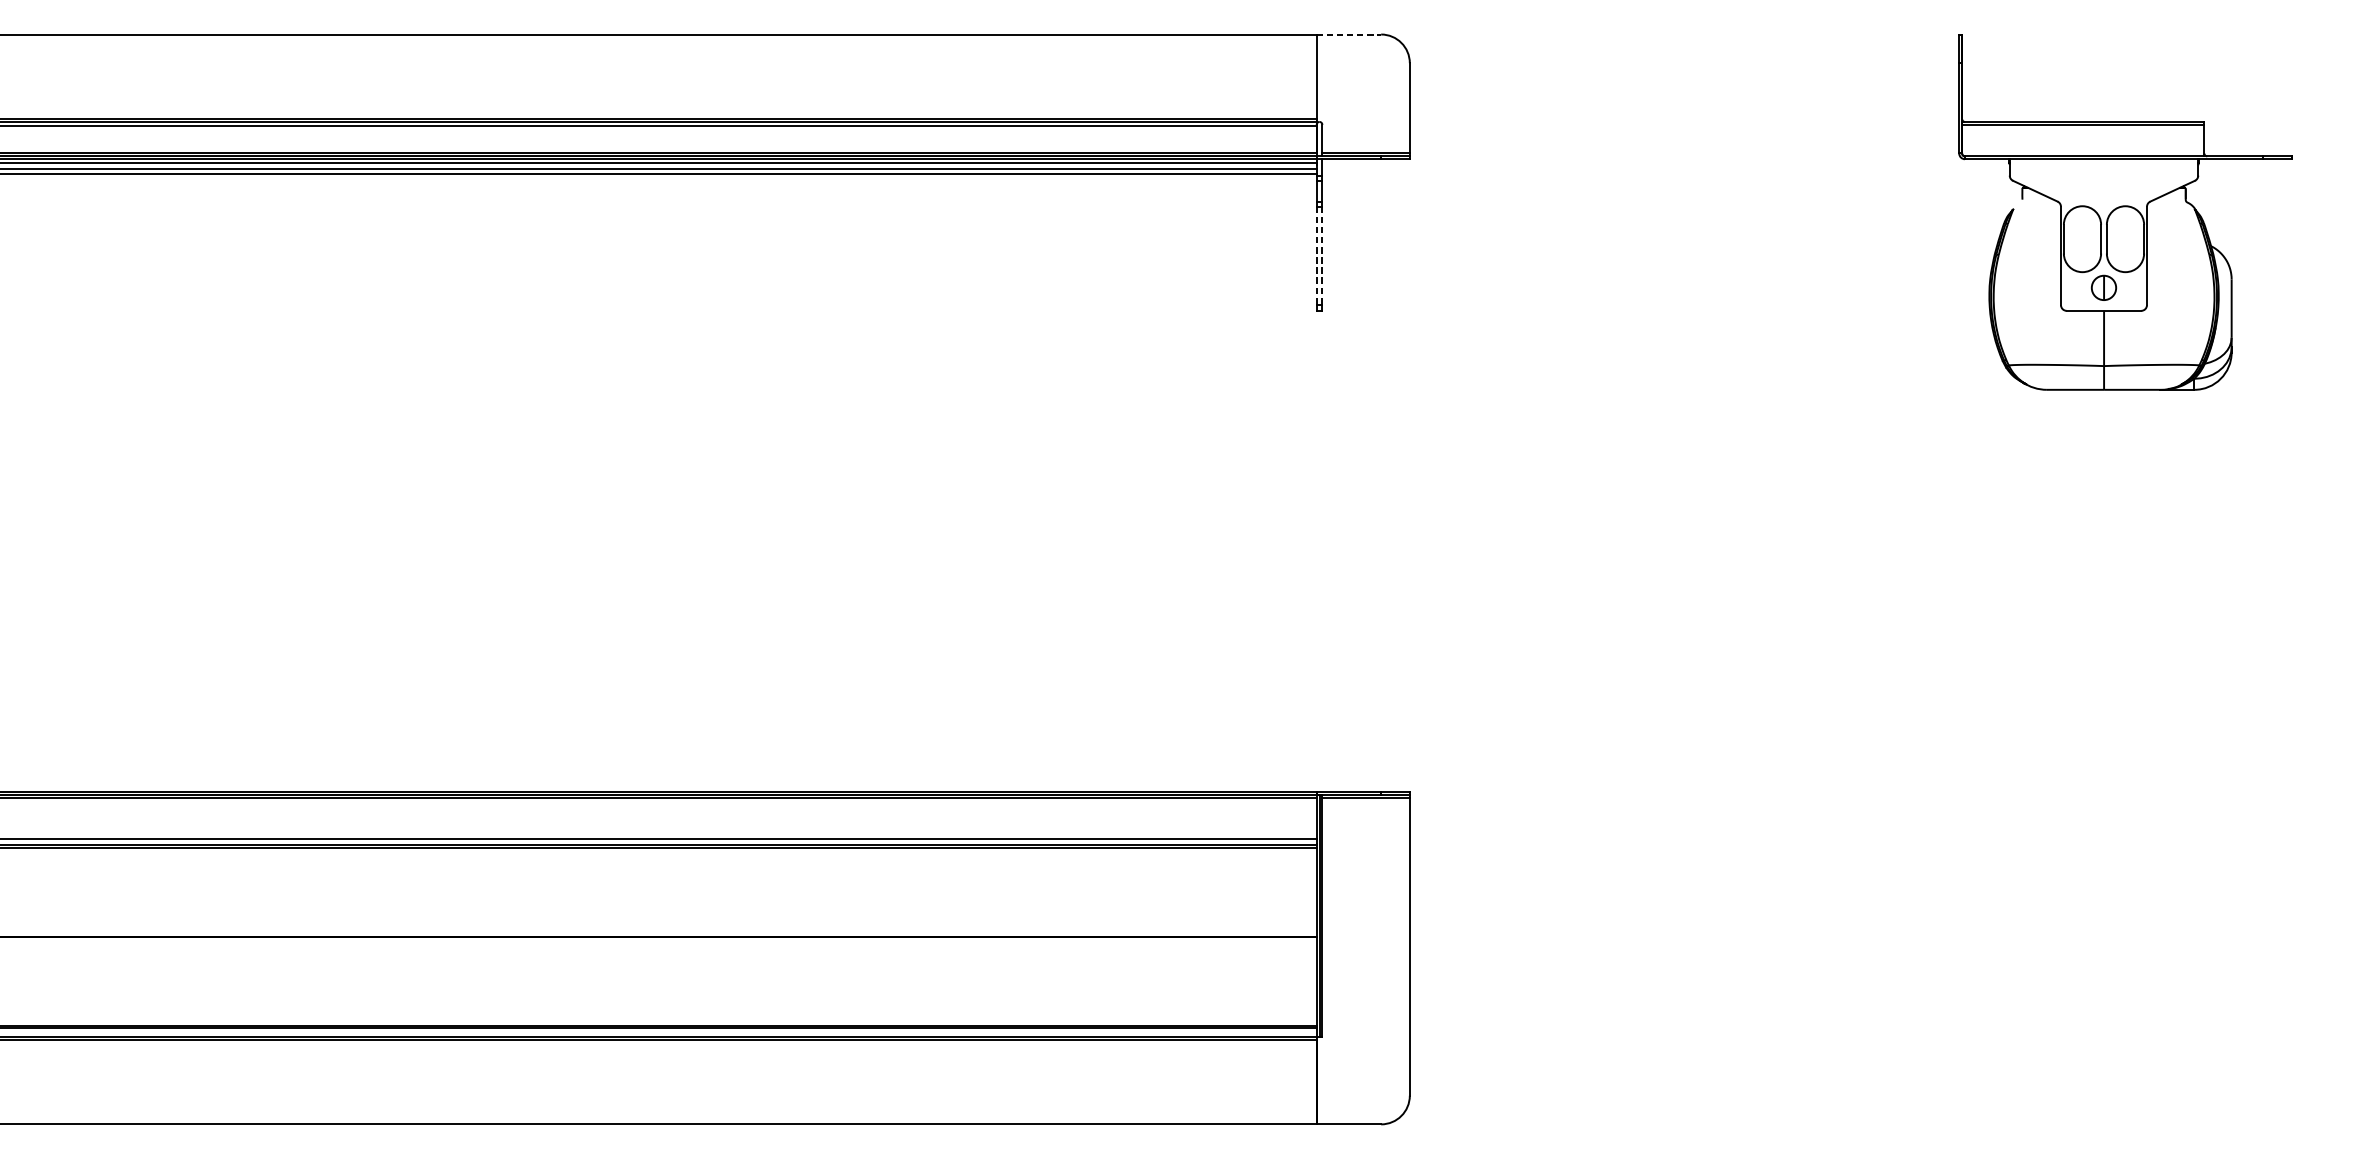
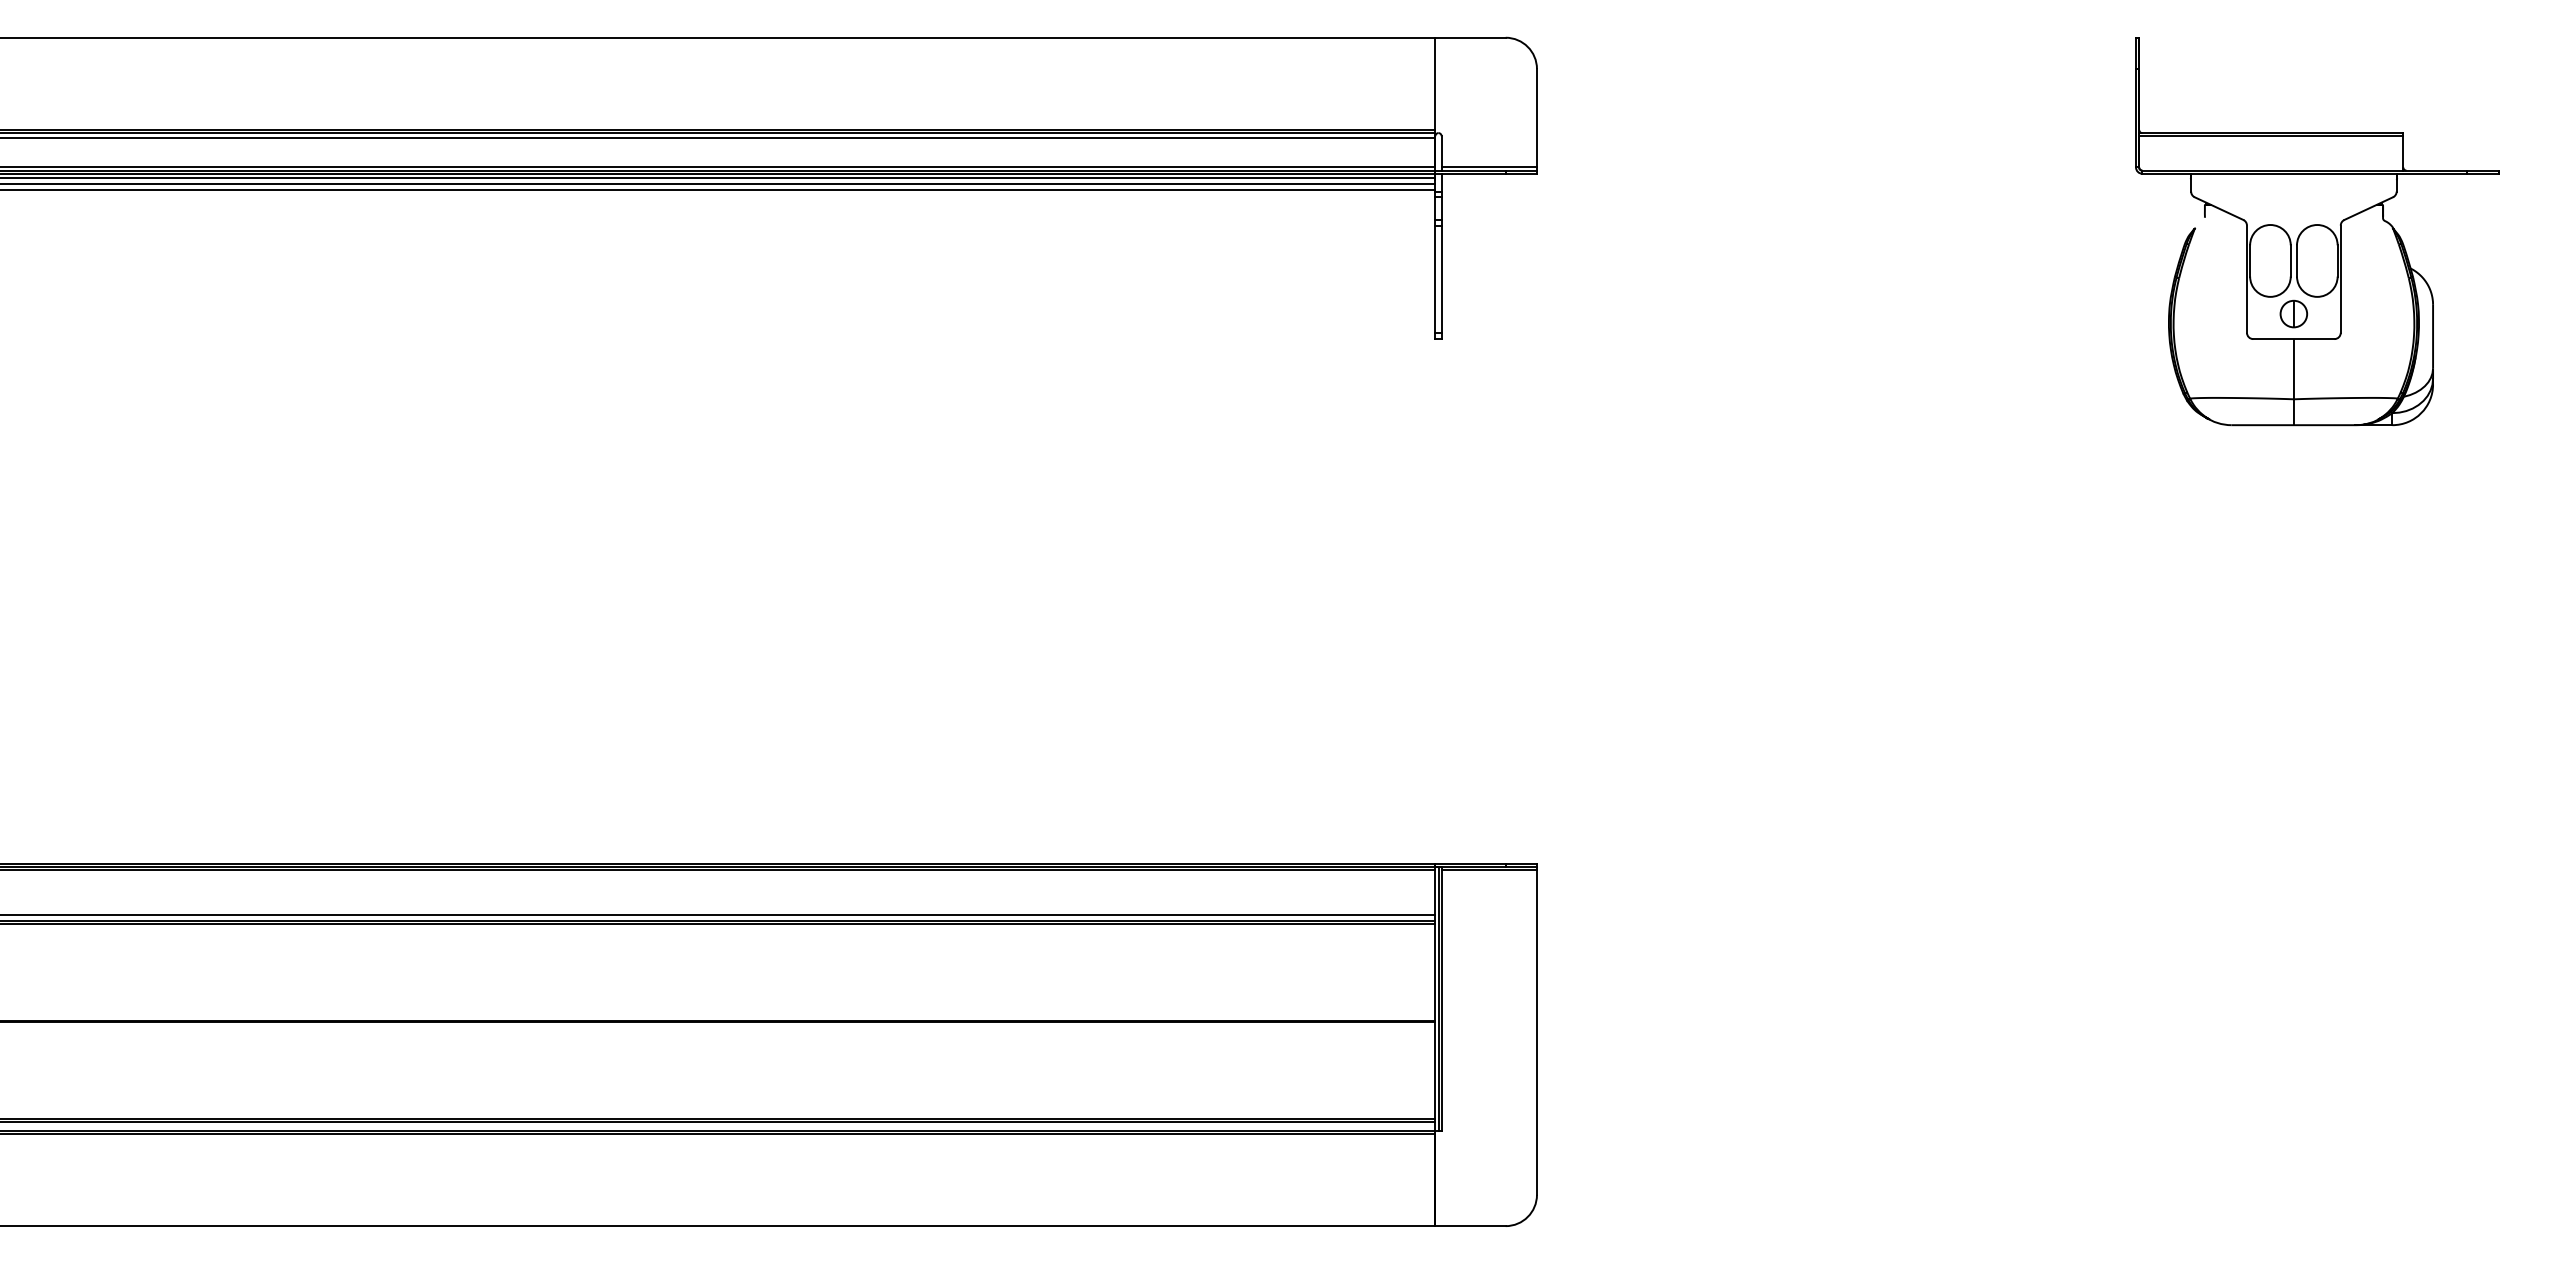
line: (1349, 34) -> (1471, 37), dashed -> solid
line: (1316, 256) -> (1435, 279), dashed -> solid
line: (1322, 256) -> (1441, 279), dashed -> solid

